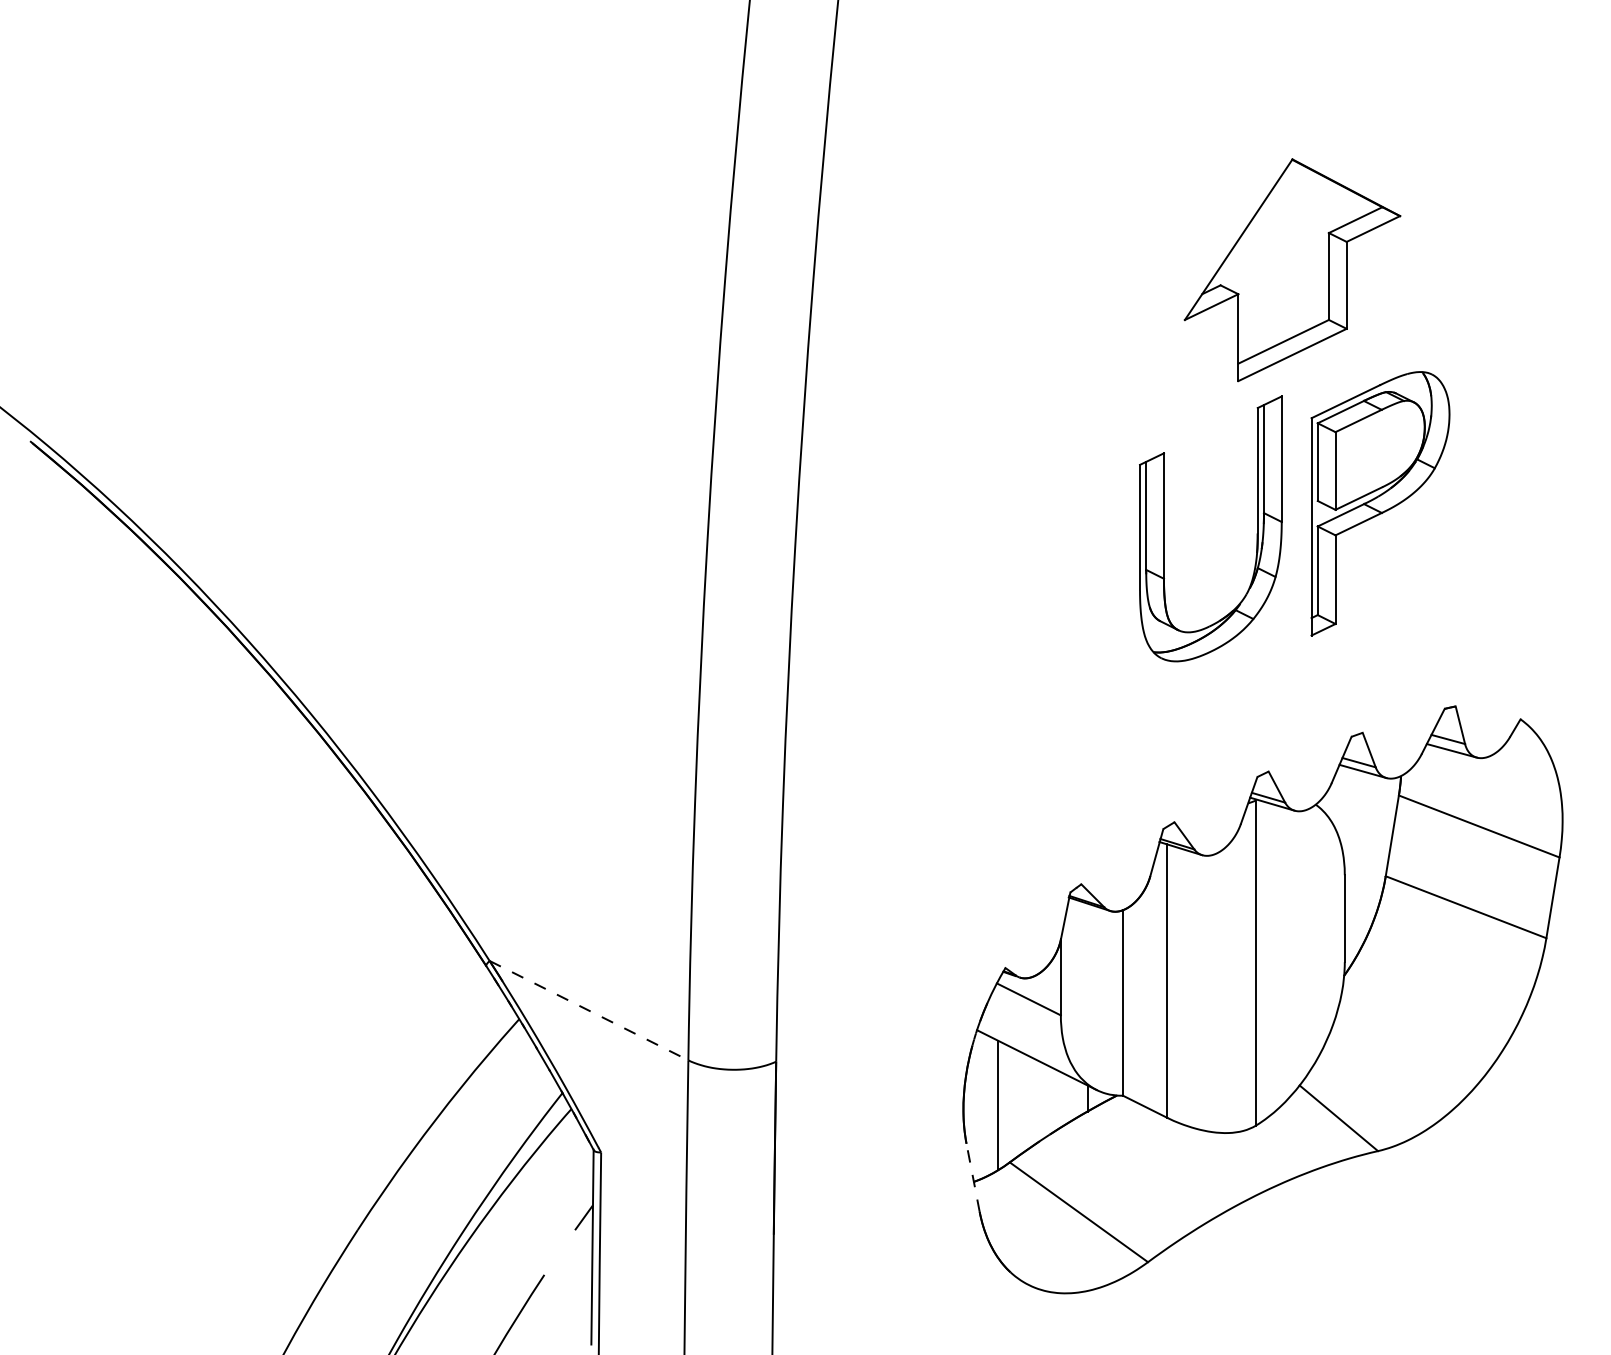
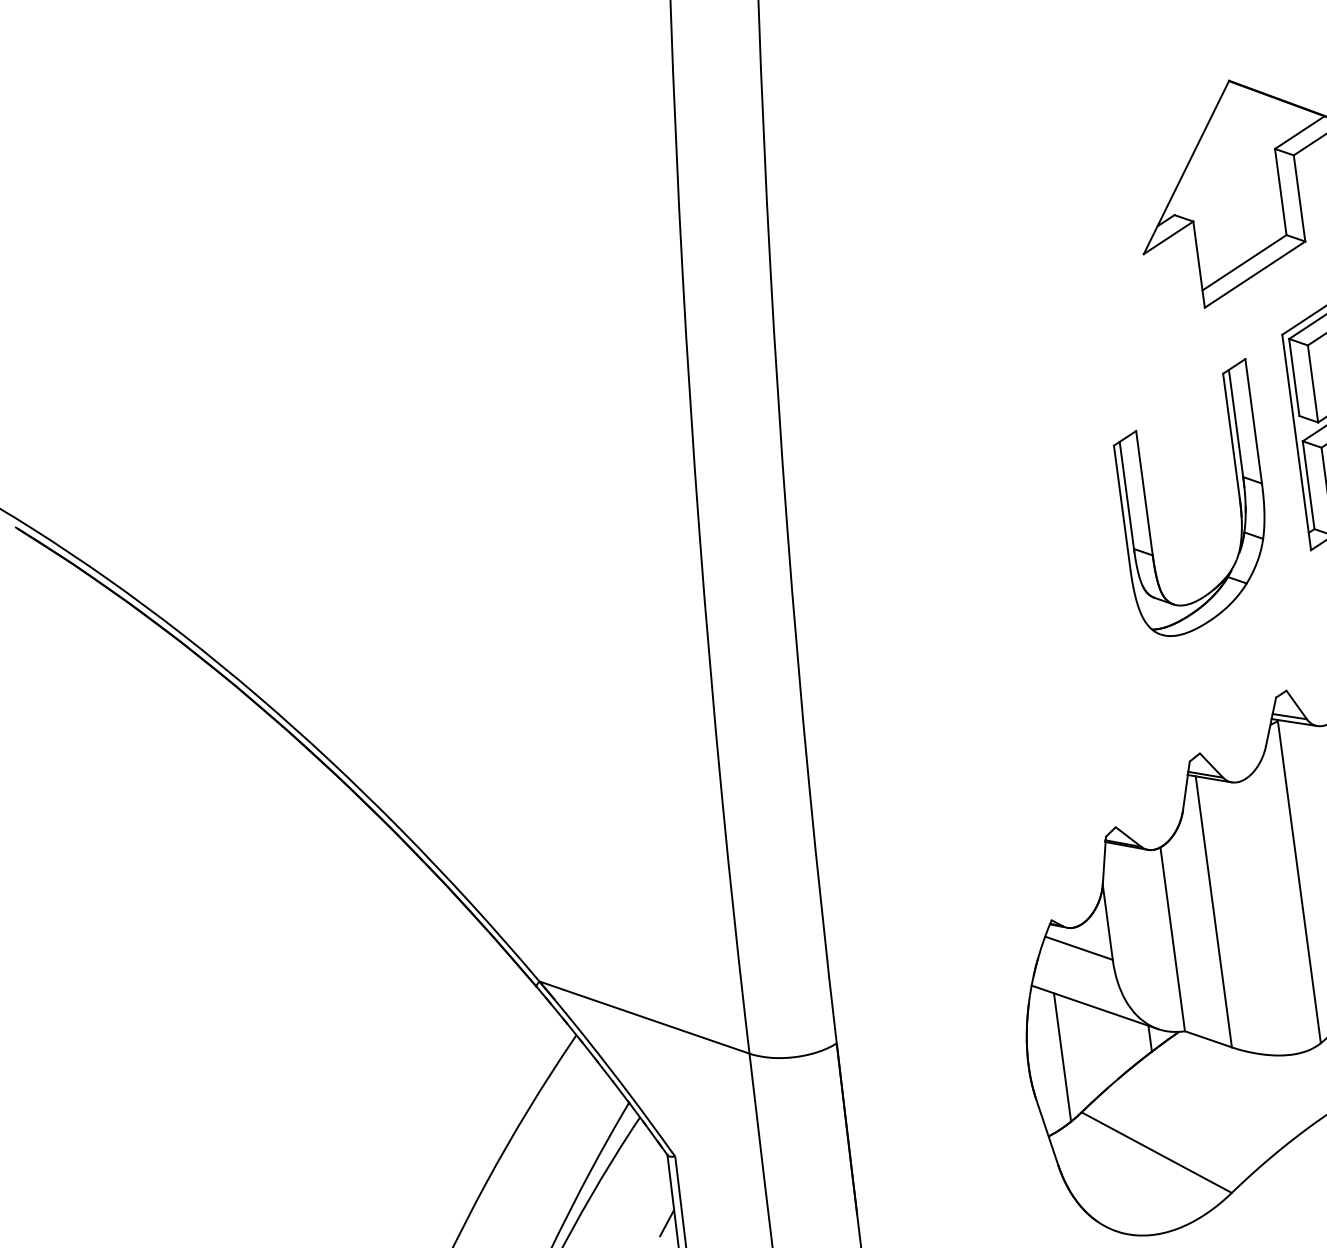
part: (1164, 528) -> (1146, 505), moved
line: (589, 1010) -> (644, 1017), dashed -> solid
line: (973, 1177) -> (1047, 1132), dashed -> solid

